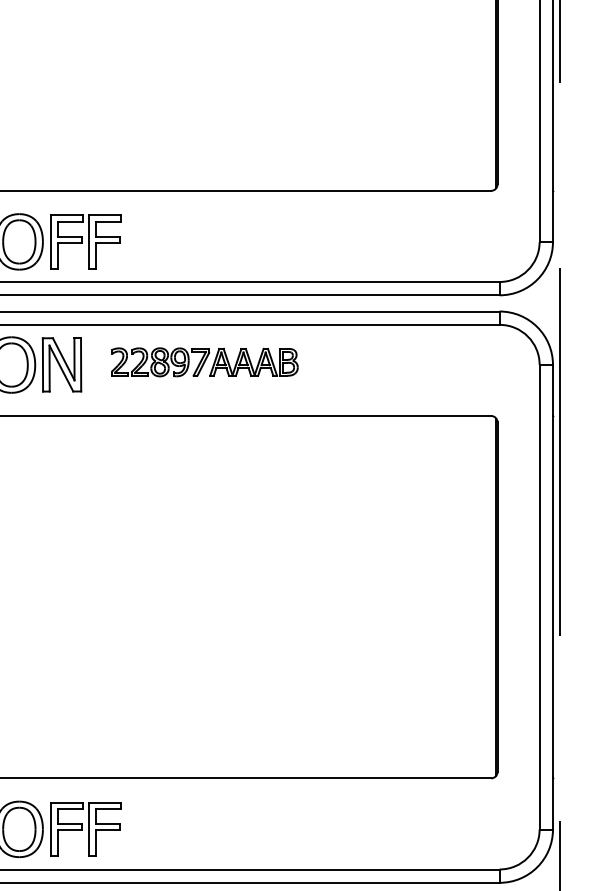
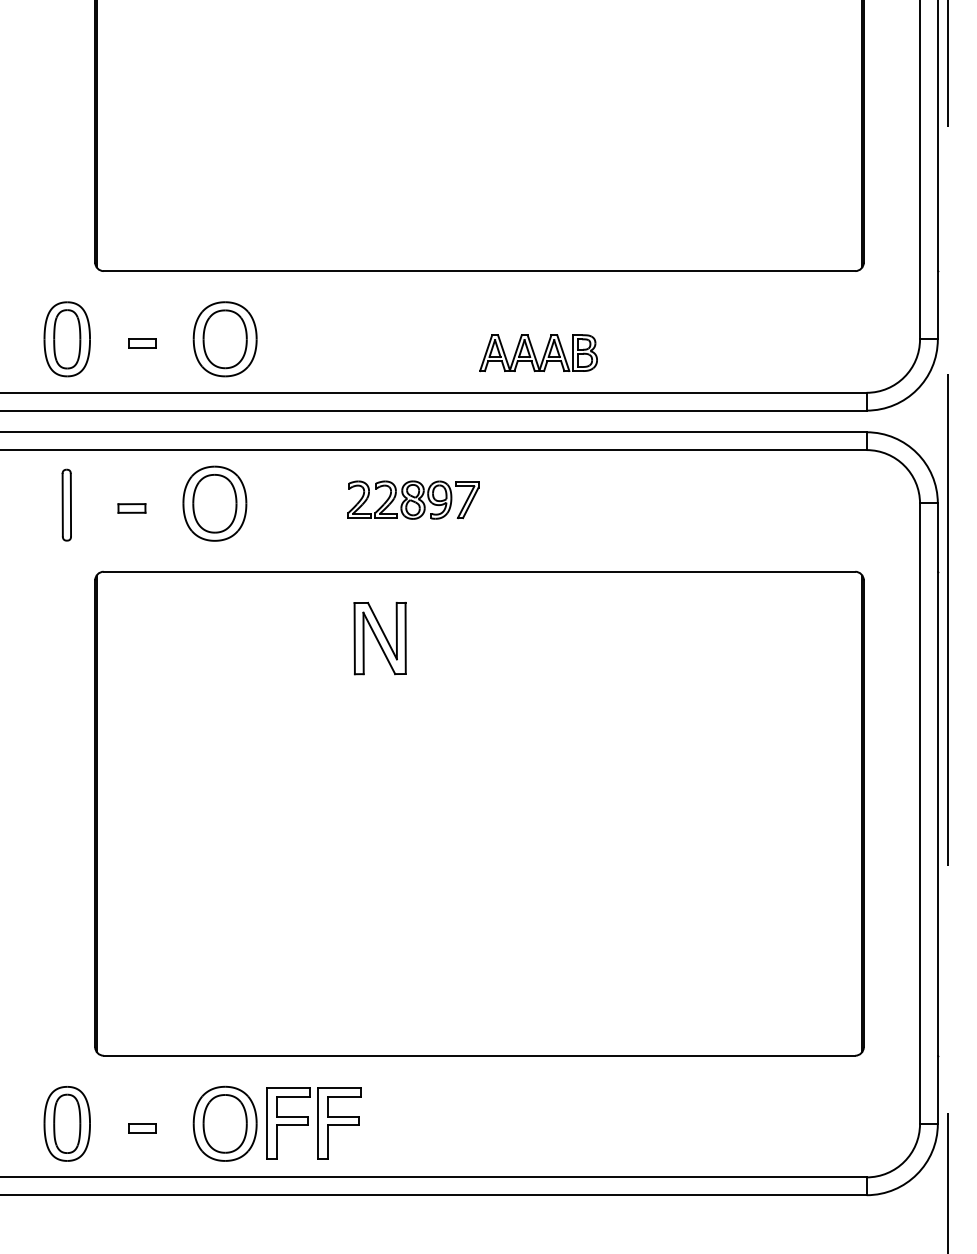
part: (85, 242) -> (313, 339), removed
part: (253, 362) -> (538, 353), moved
part: (61, 364) -> (379, 638), moved

